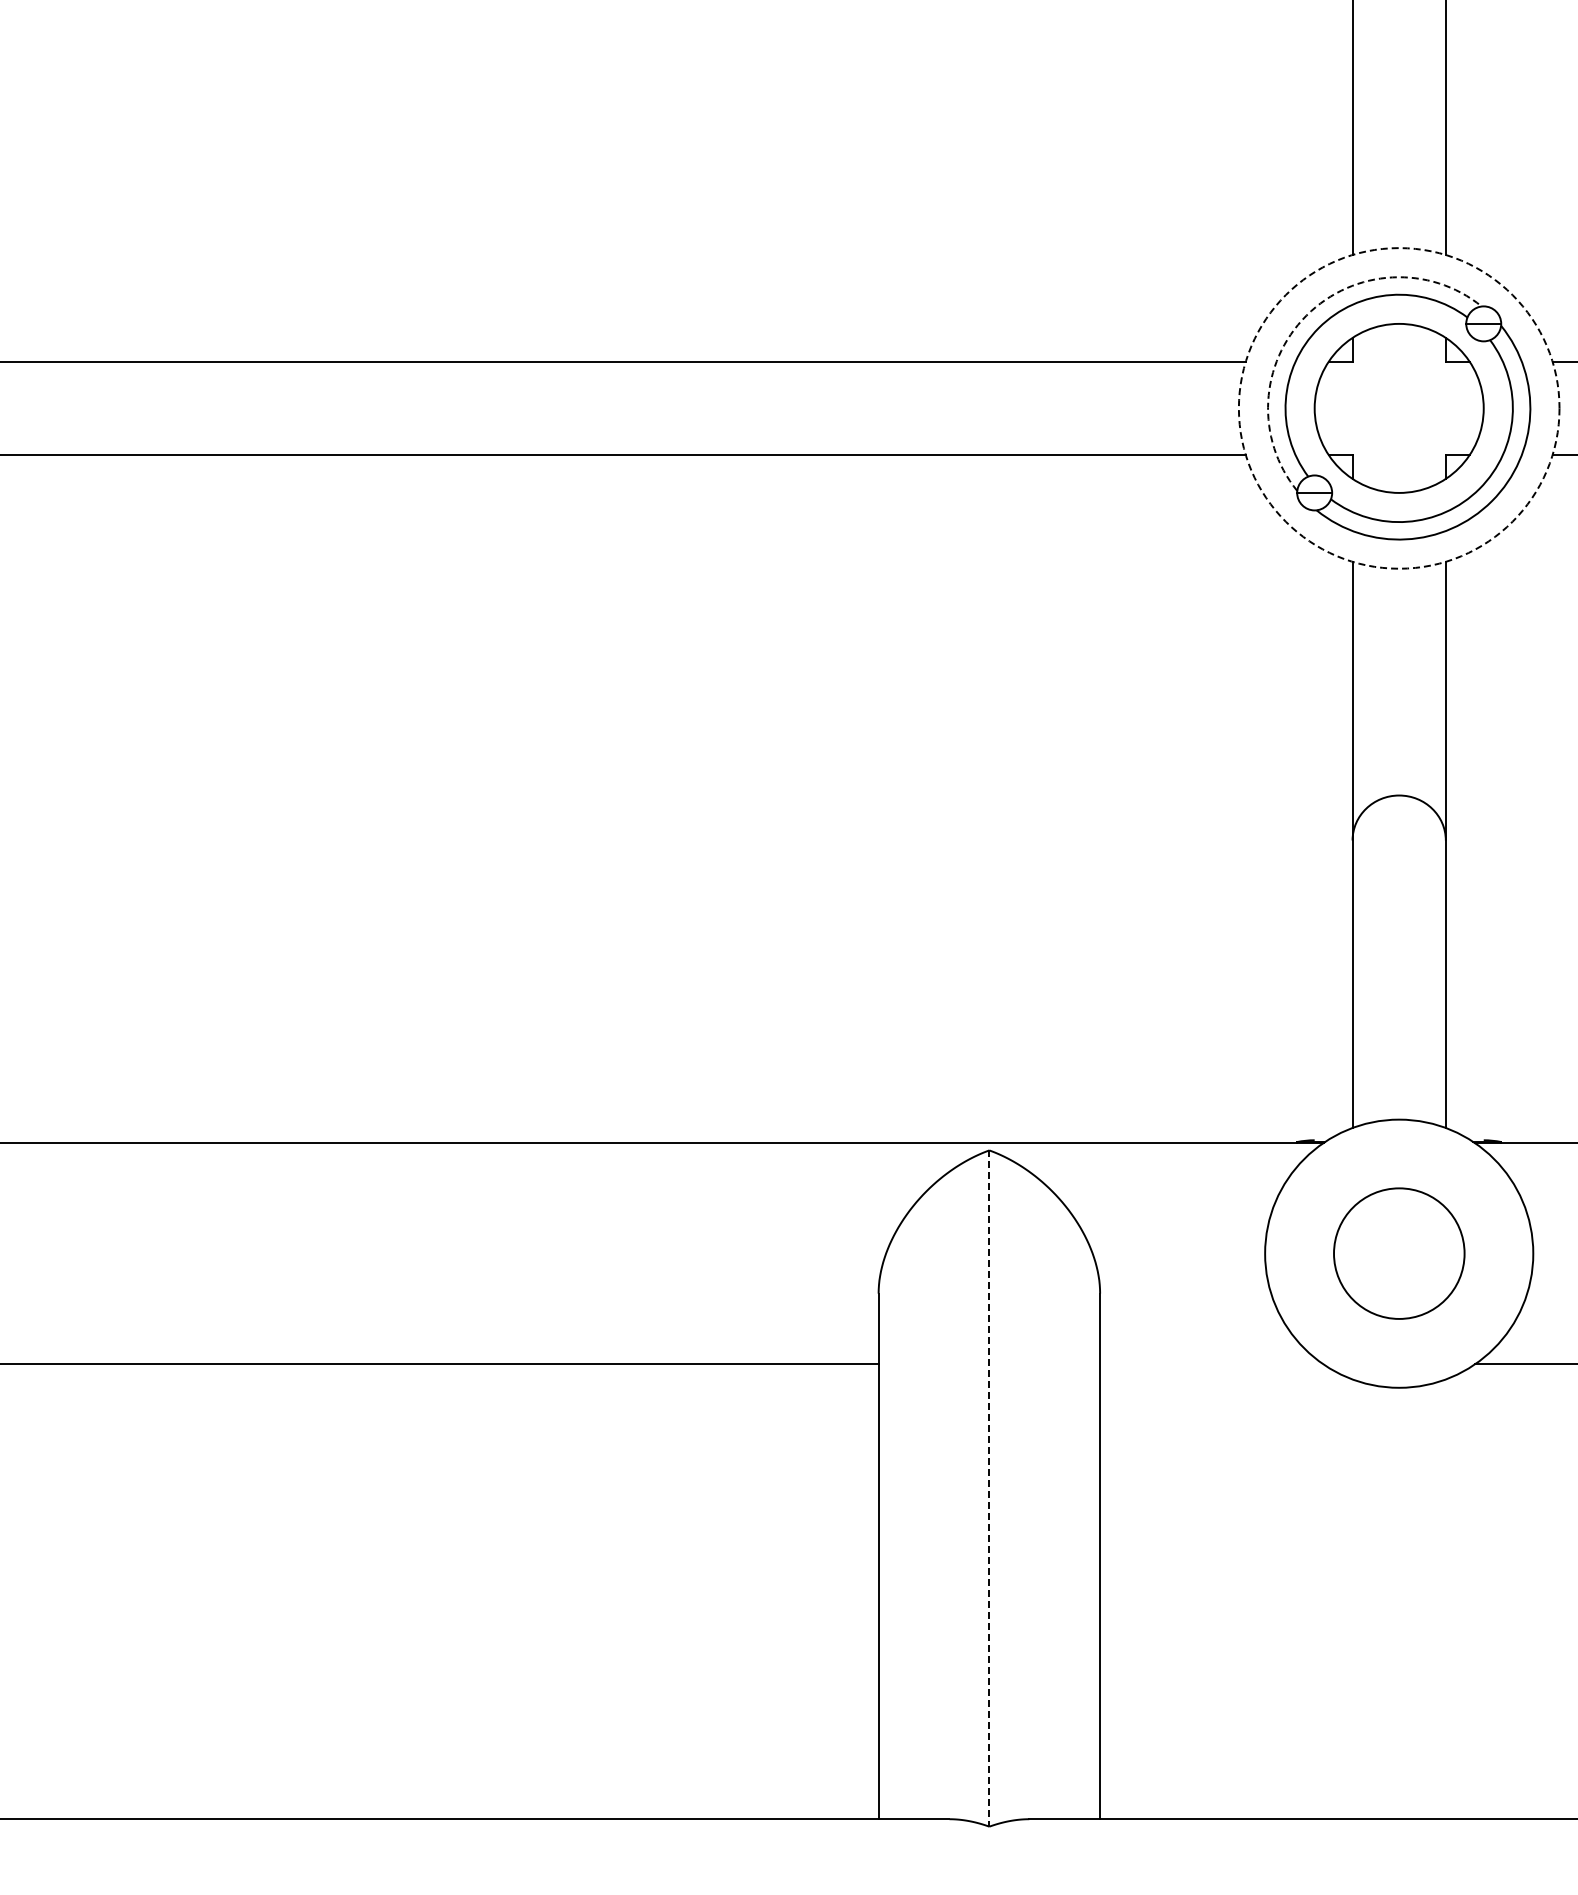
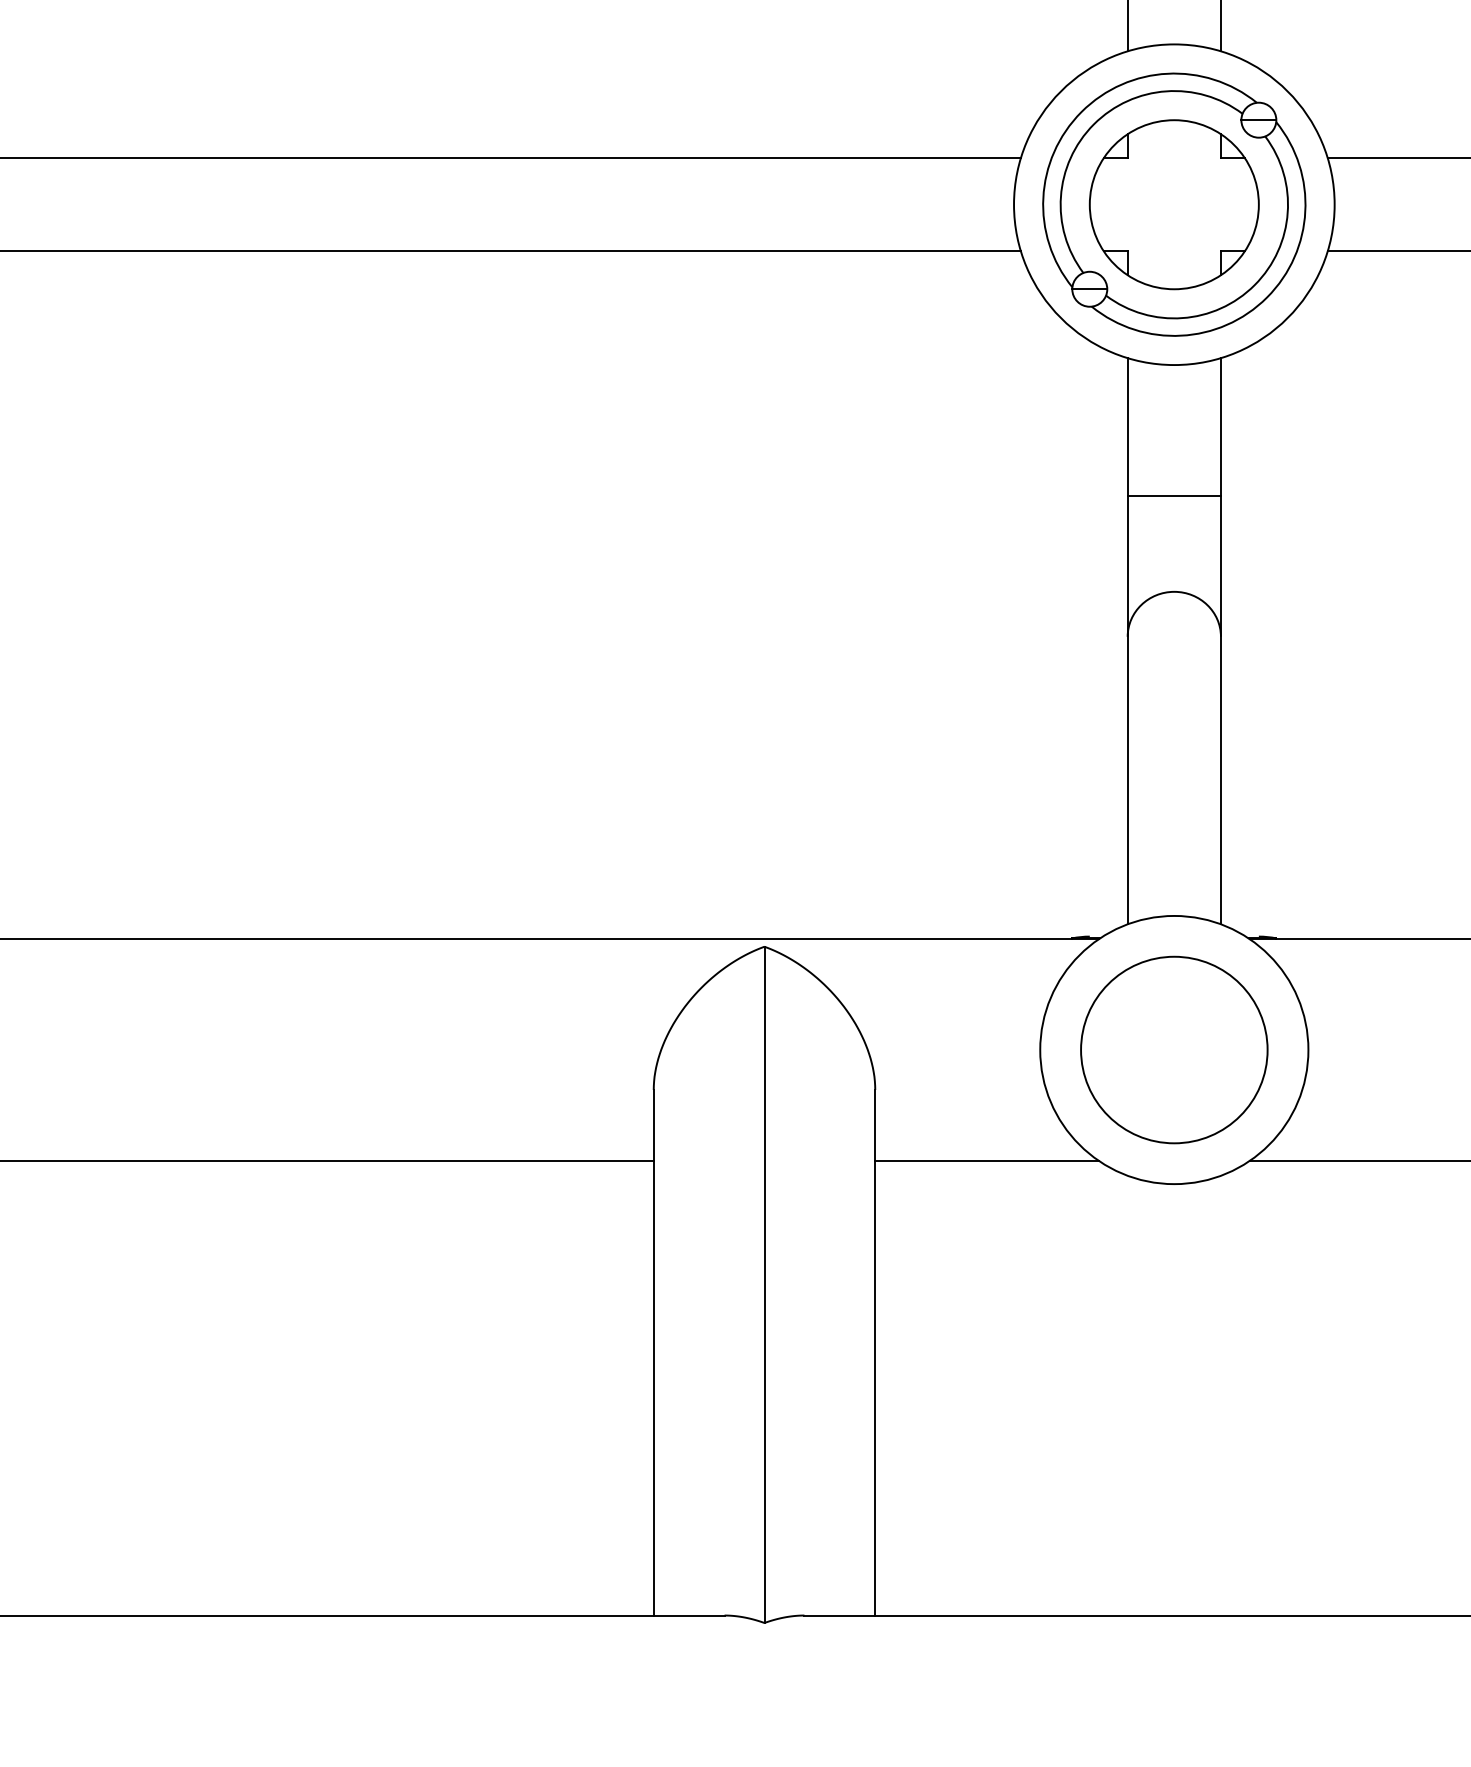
arc: (1306, 315) -> (1081, 111), dashed -> solid
circle: (1398, 408) -> (1173, 204), dashed -> solid
line: (1398, 699) -> (1173, 495), added
circle: (1399, 1253) -> (1174, 1049), size x1.43
line: (1211, 1364) -> (986, 1160), added
line: (989, 1489) -> (764, 1285), dashed -> solid

